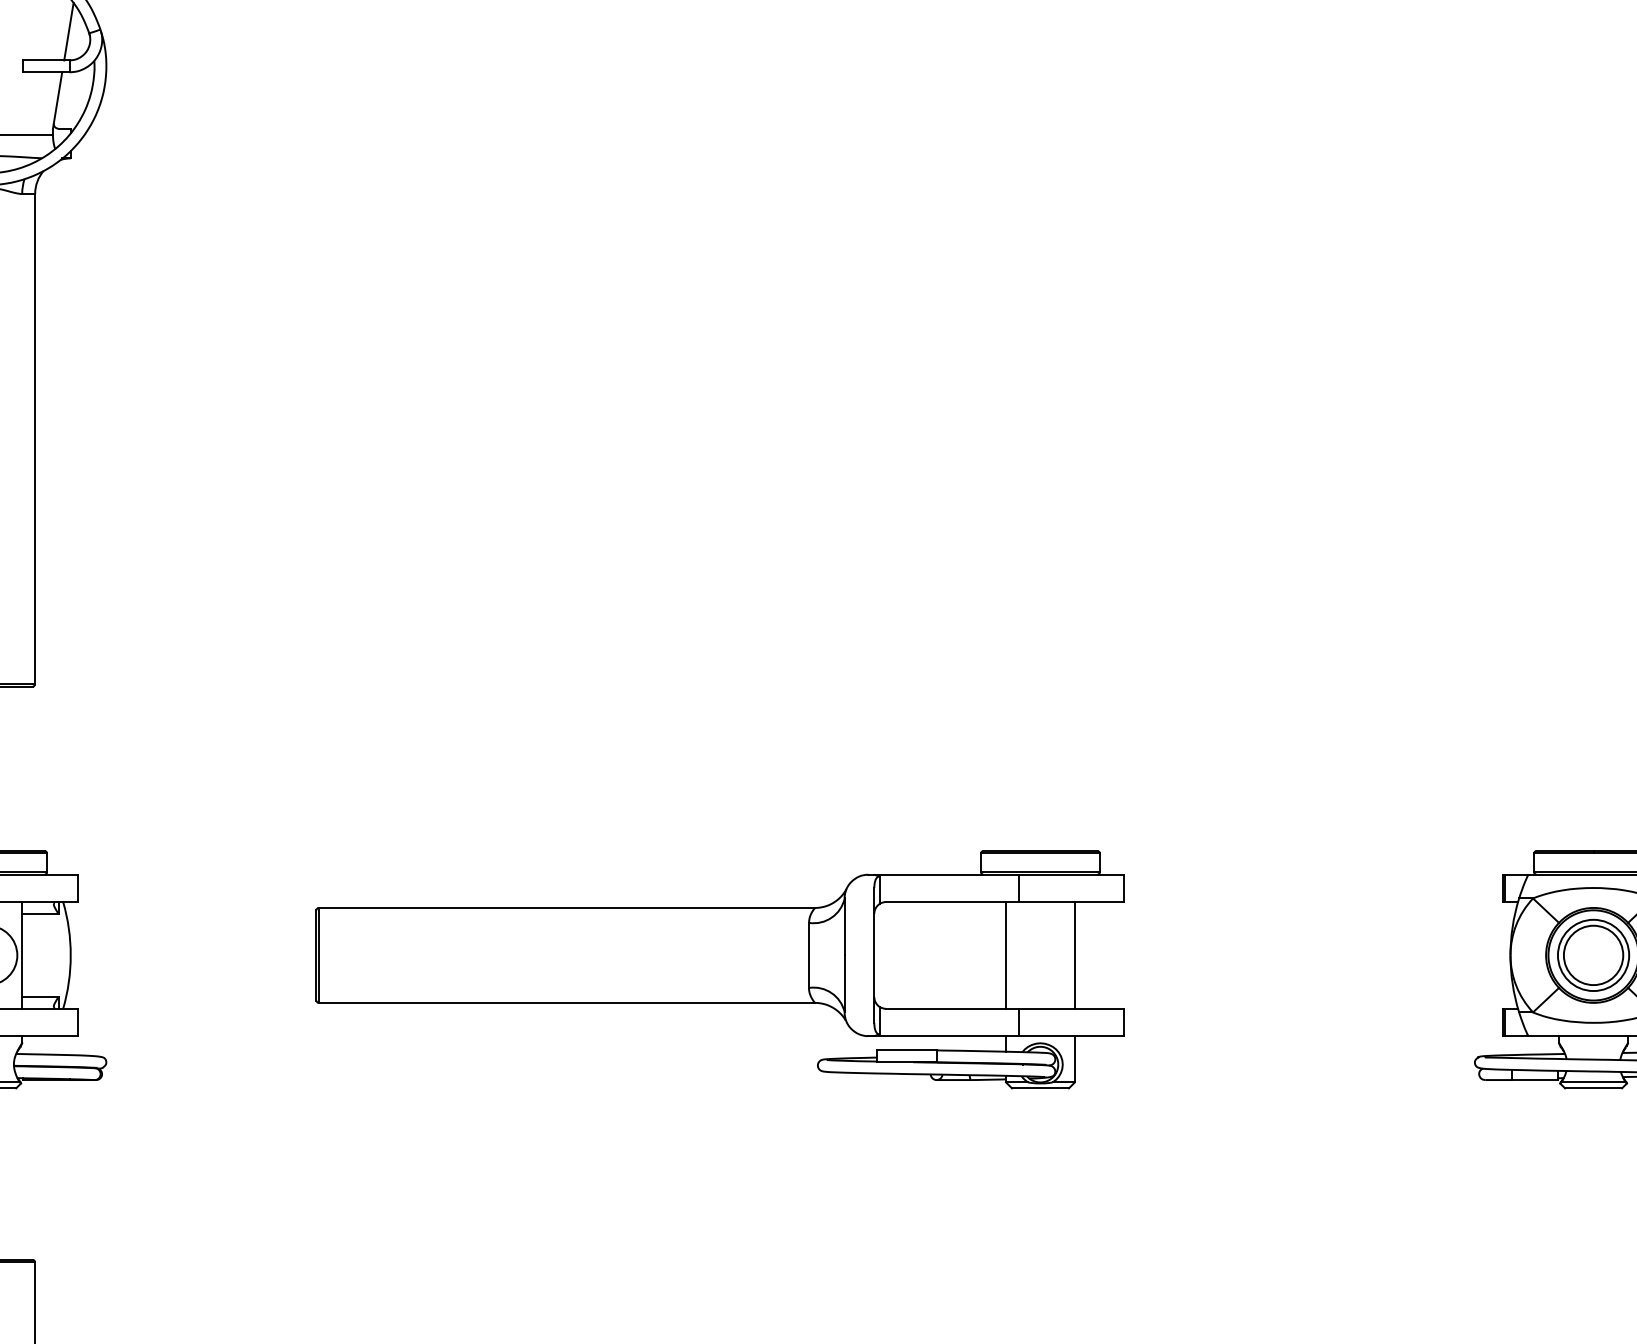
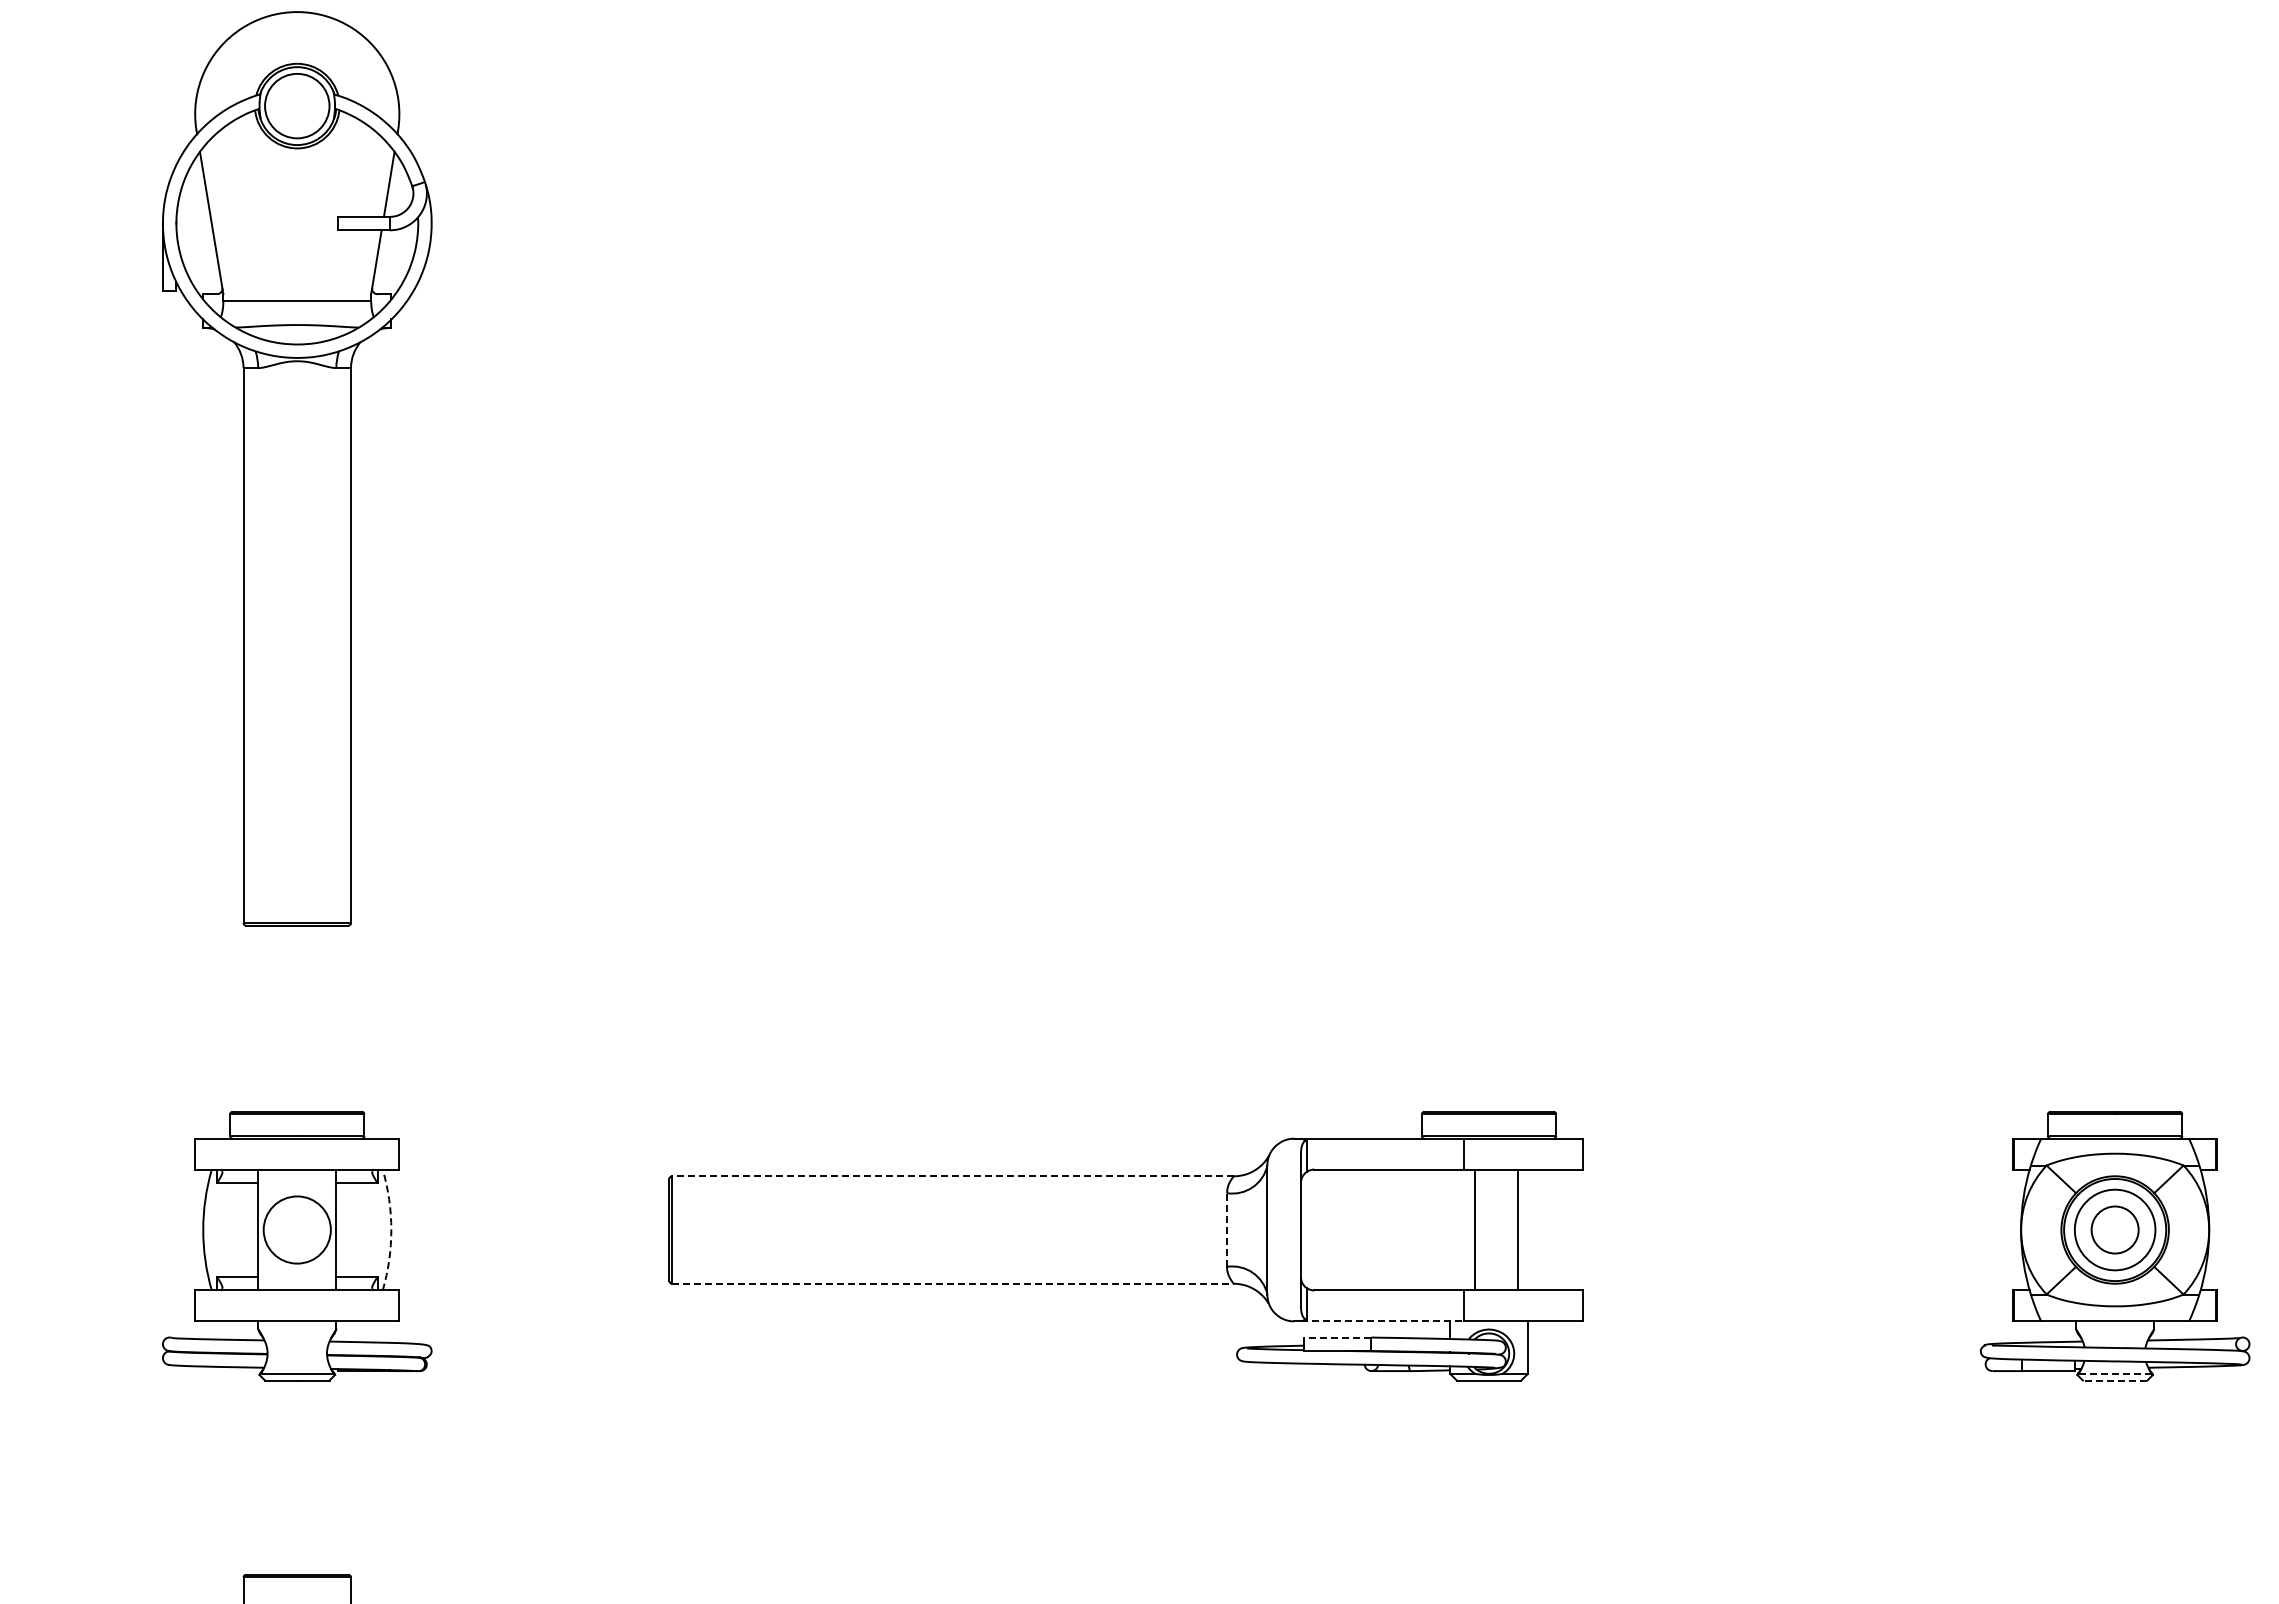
line: (566, 908) -> (952, 1176), solid -> dashed
line: (1006, 954) -> (1518, 1229), moved
line: (1075, 954) -> (1475, 1229), moved
circle: (1593, 954) -> (2114, 1229), size x0.7
arc: (70, 955) -> (391, 1230), solid -> dashed
line: (809, 955) -> (1227, 1230), solid -> dashed
line: (566, 1002) -> (952, 1283), solid -> dashed
line: (946, 1036) -> (1382, 1321), solid -> dashed
line: (906, 1050) -> (1337, 1337), solid -> dashed
line: (1593, 1082) -> (2115, 1373), solid -> dashed
line: (1593, 1088) -> (2114, 1380), solid -> dashed

